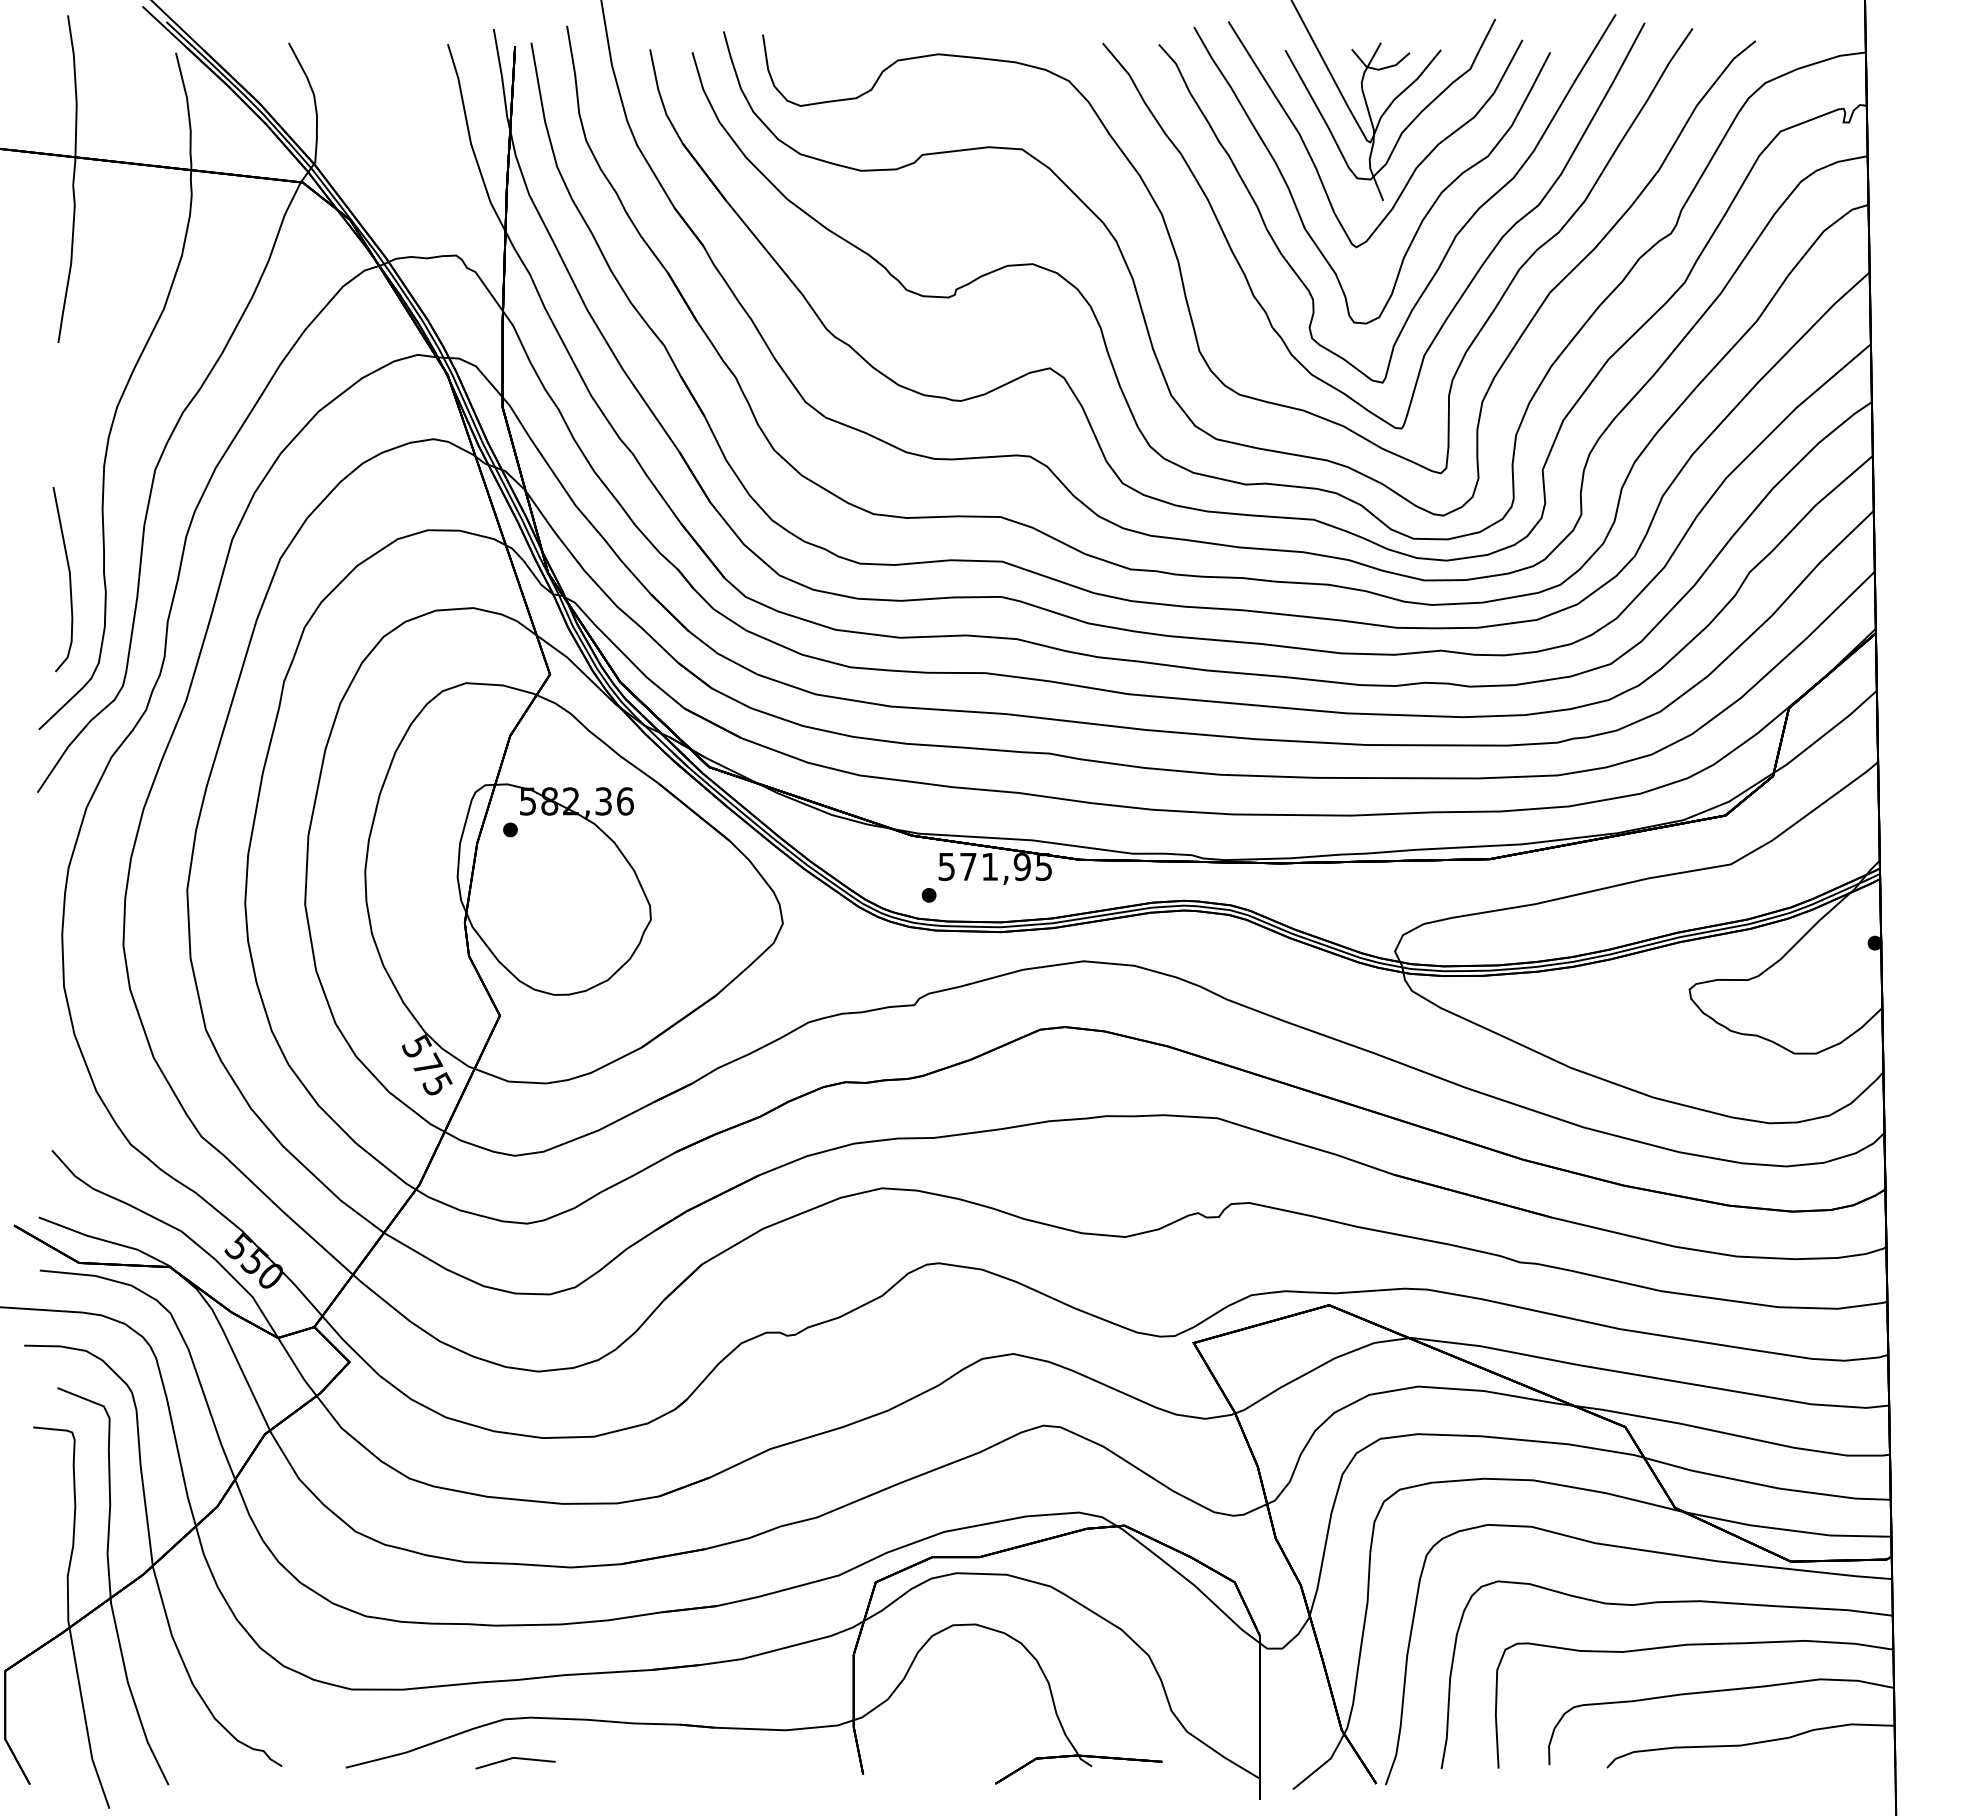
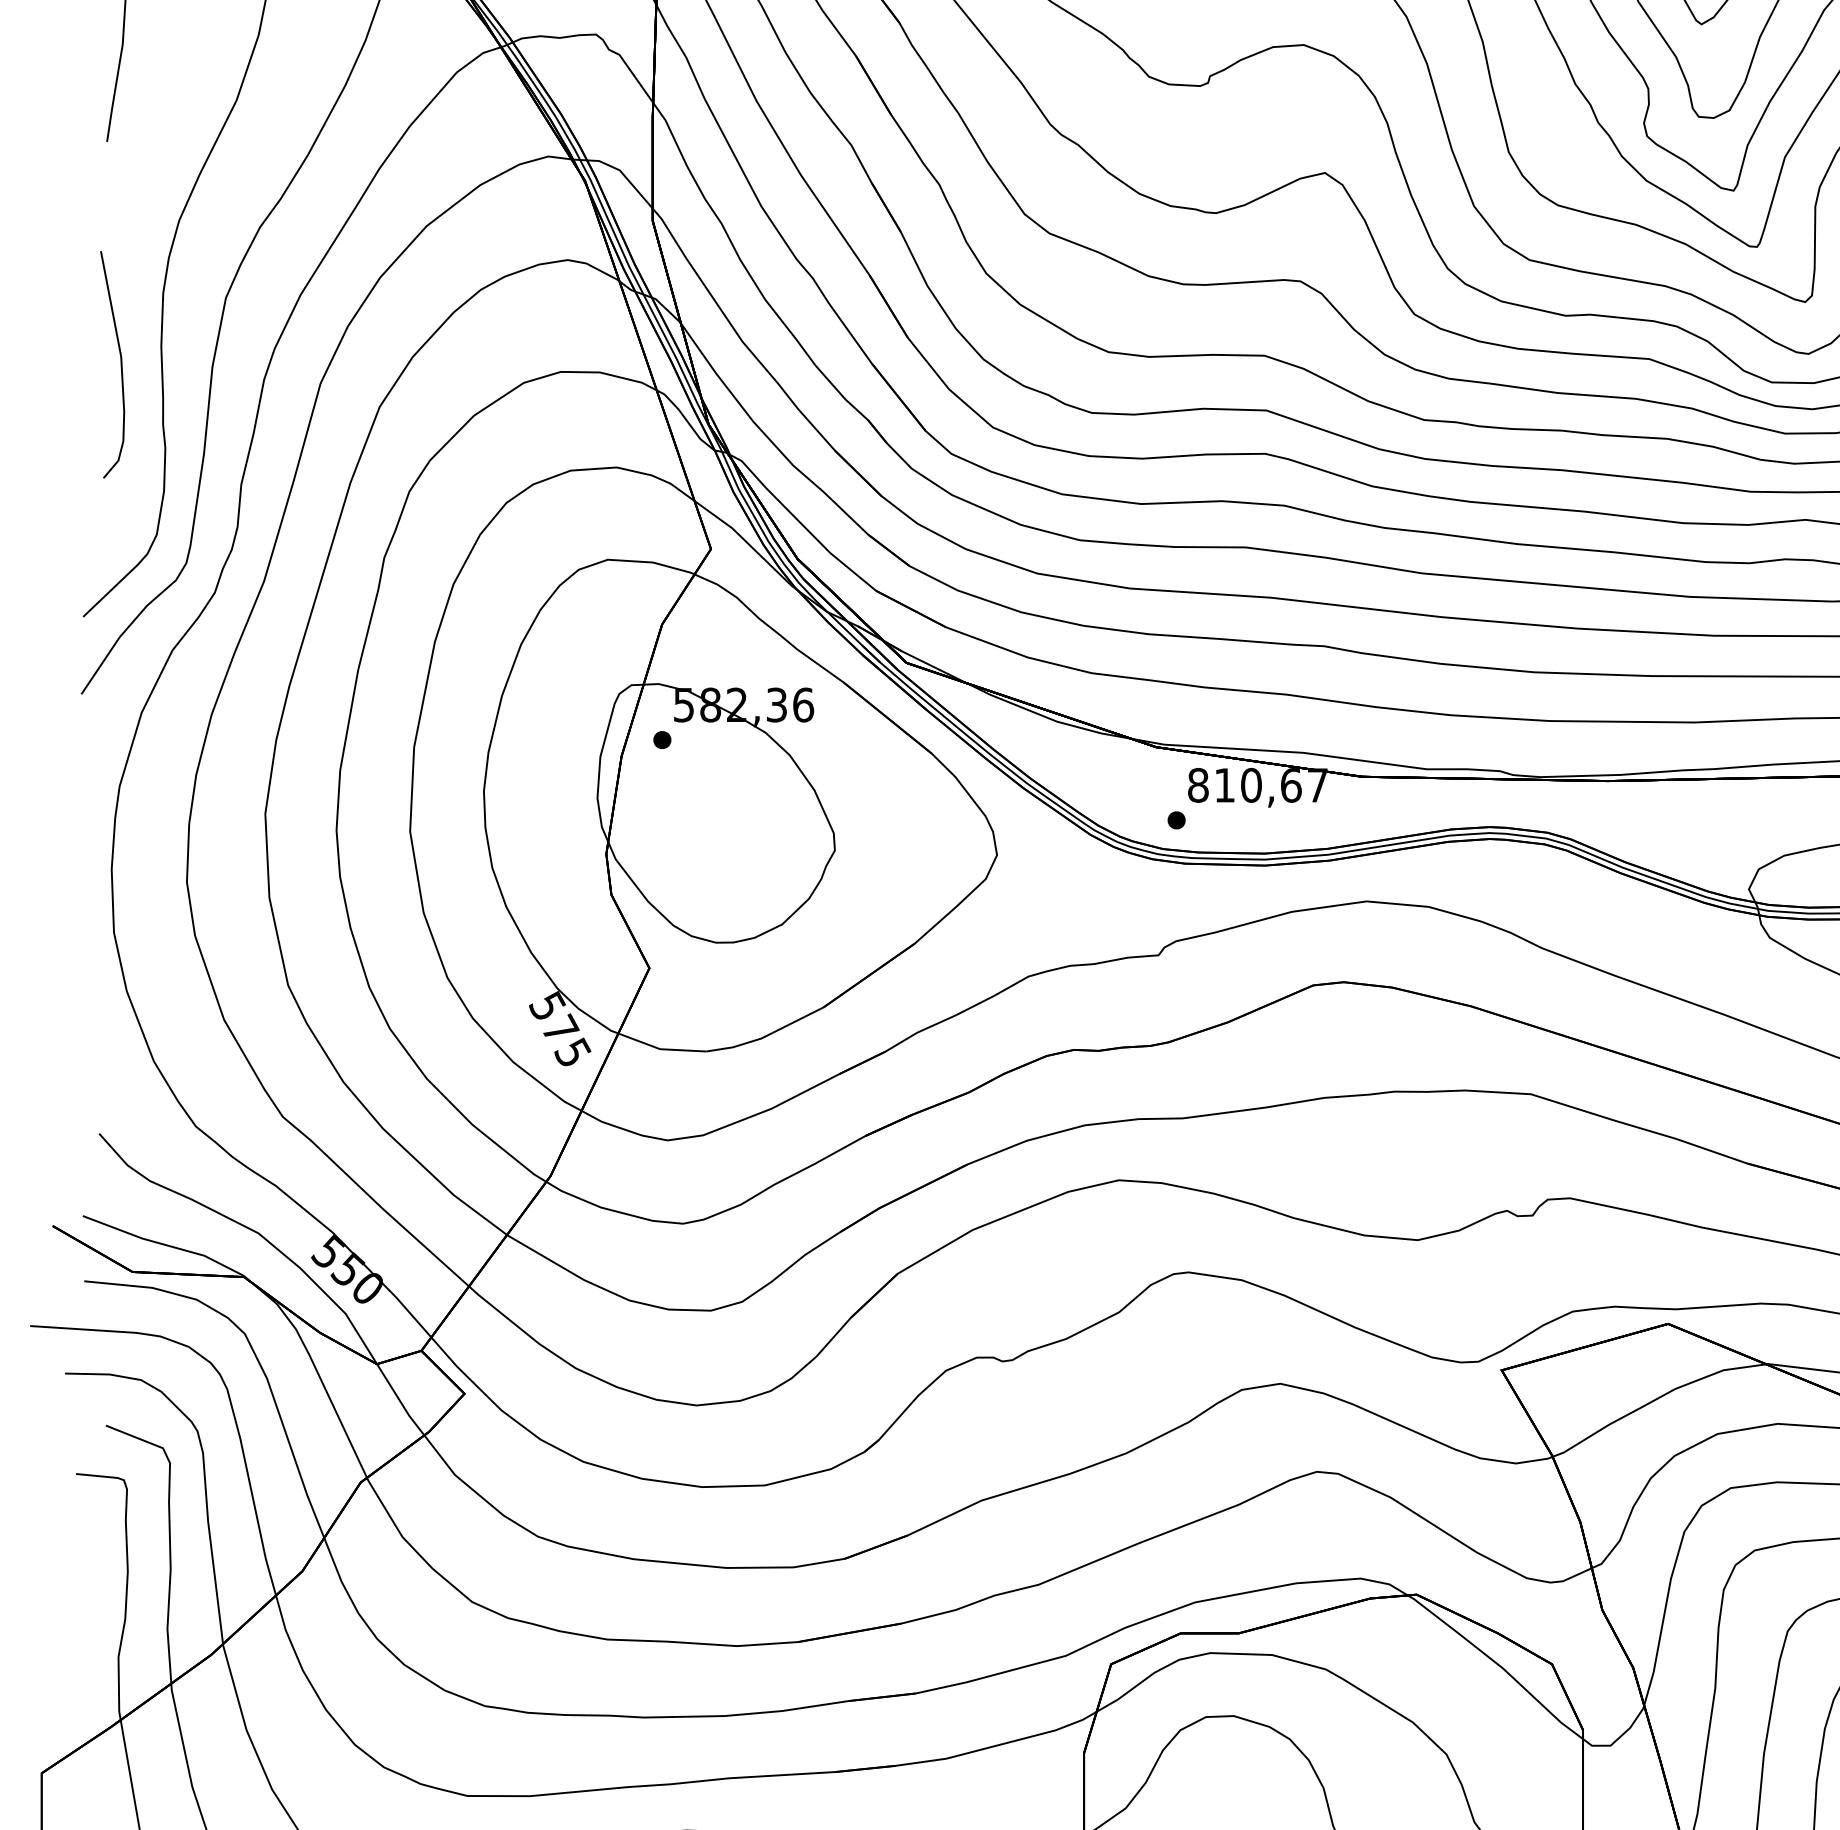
curve: (69, 579) -> (120, 364), moved
text: (994, 866) -> (1256, 784), 571,95 -> 810,67

